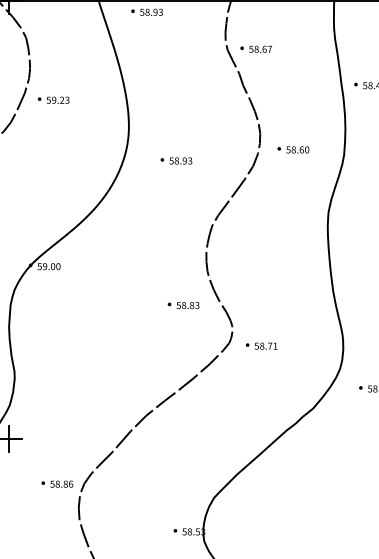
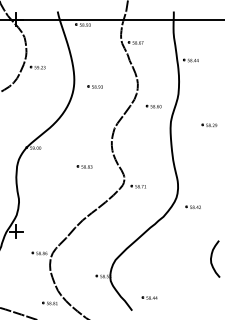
part: (292, 149) -> (153, 106), moved
part: (174, 159) -> (94, 86), moved
part: (182, 304) -> (84, 166), moved

